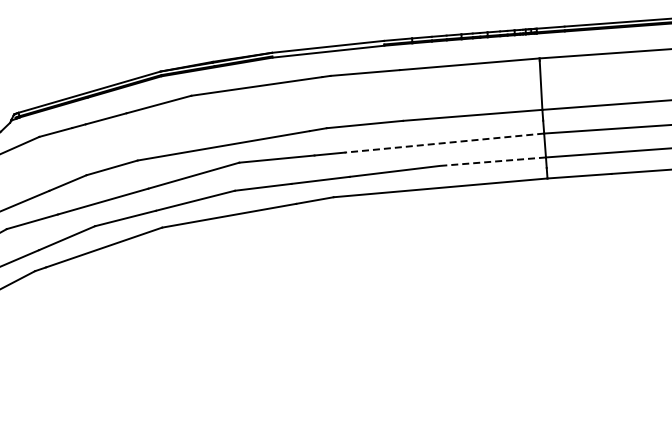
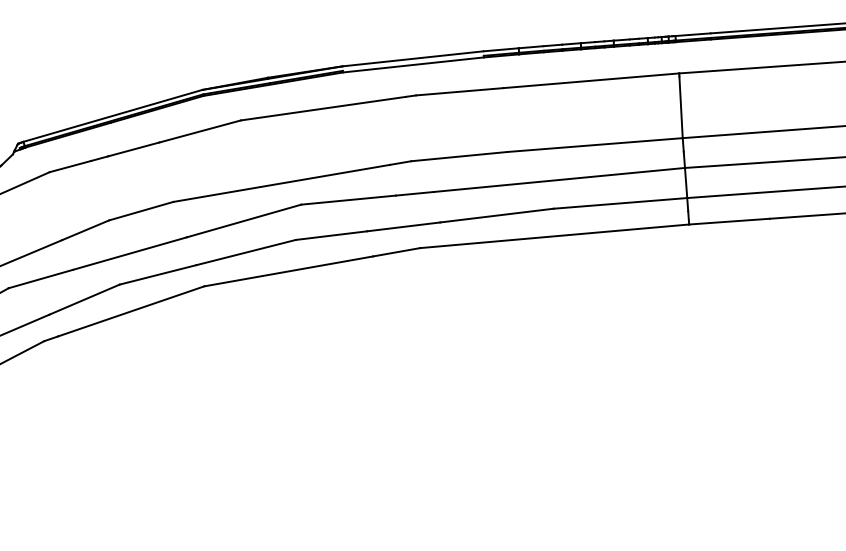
line: (443, 143) -> (558, 180), dashed -> solid
line: (492, 161) -> (619, 203), dashed -> solid

